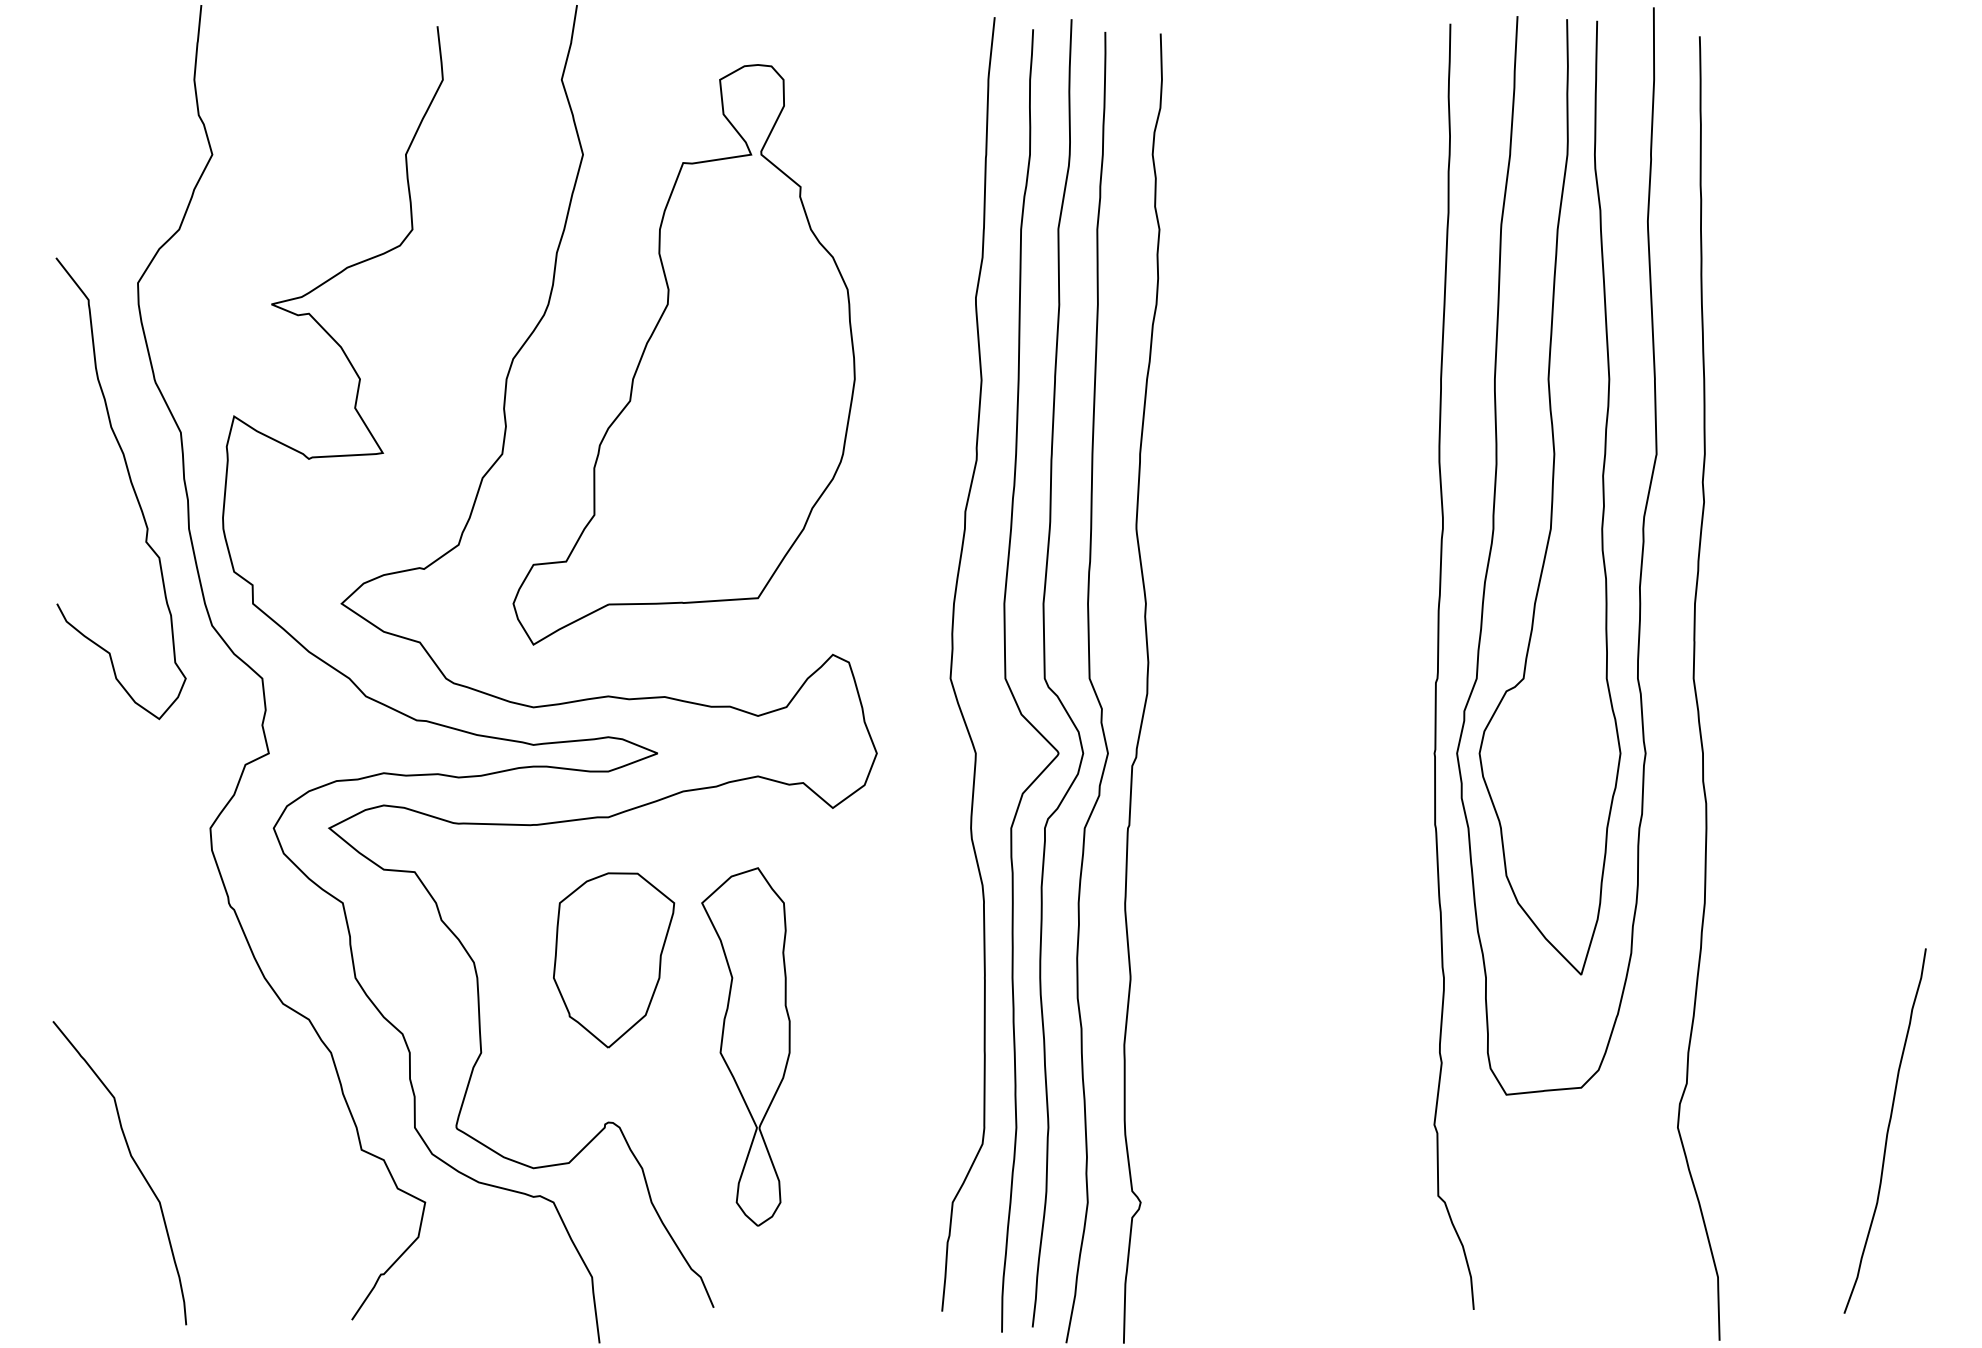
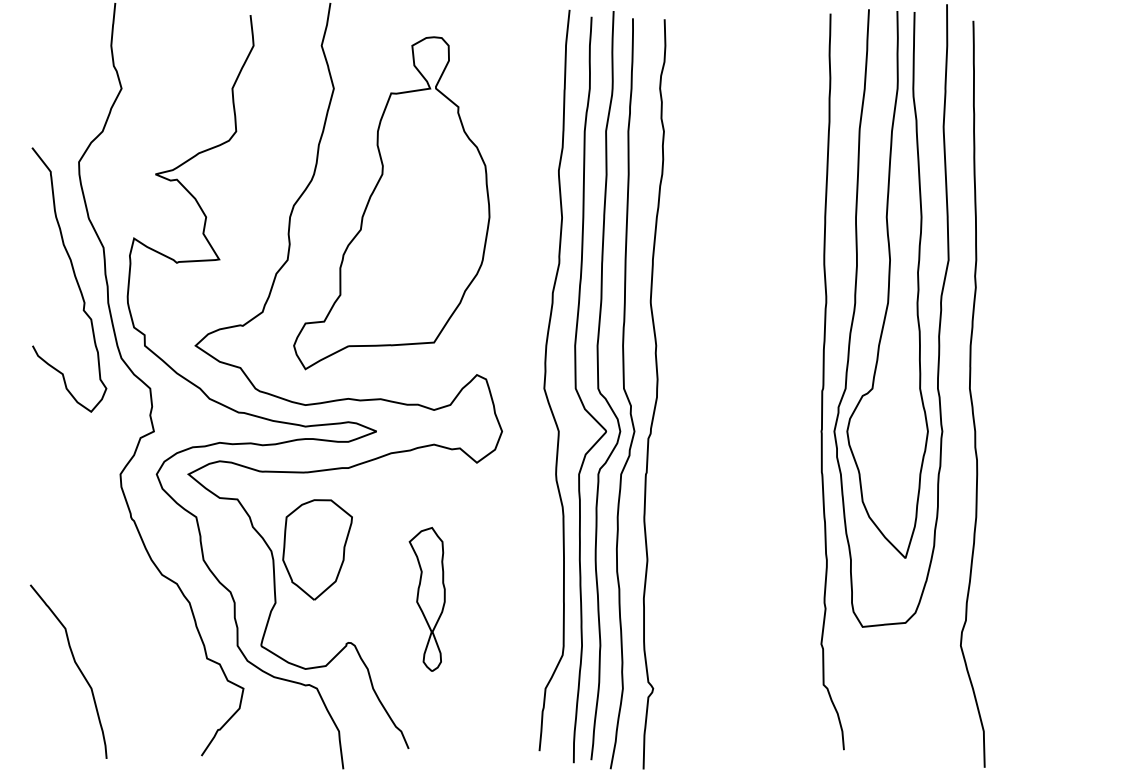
part: (613, 959) -> (317, 549), moved
part: (746, 1046) -> (427, 599), size x0.7
curve: (1886, 1130) -> (1080, 647), removed

